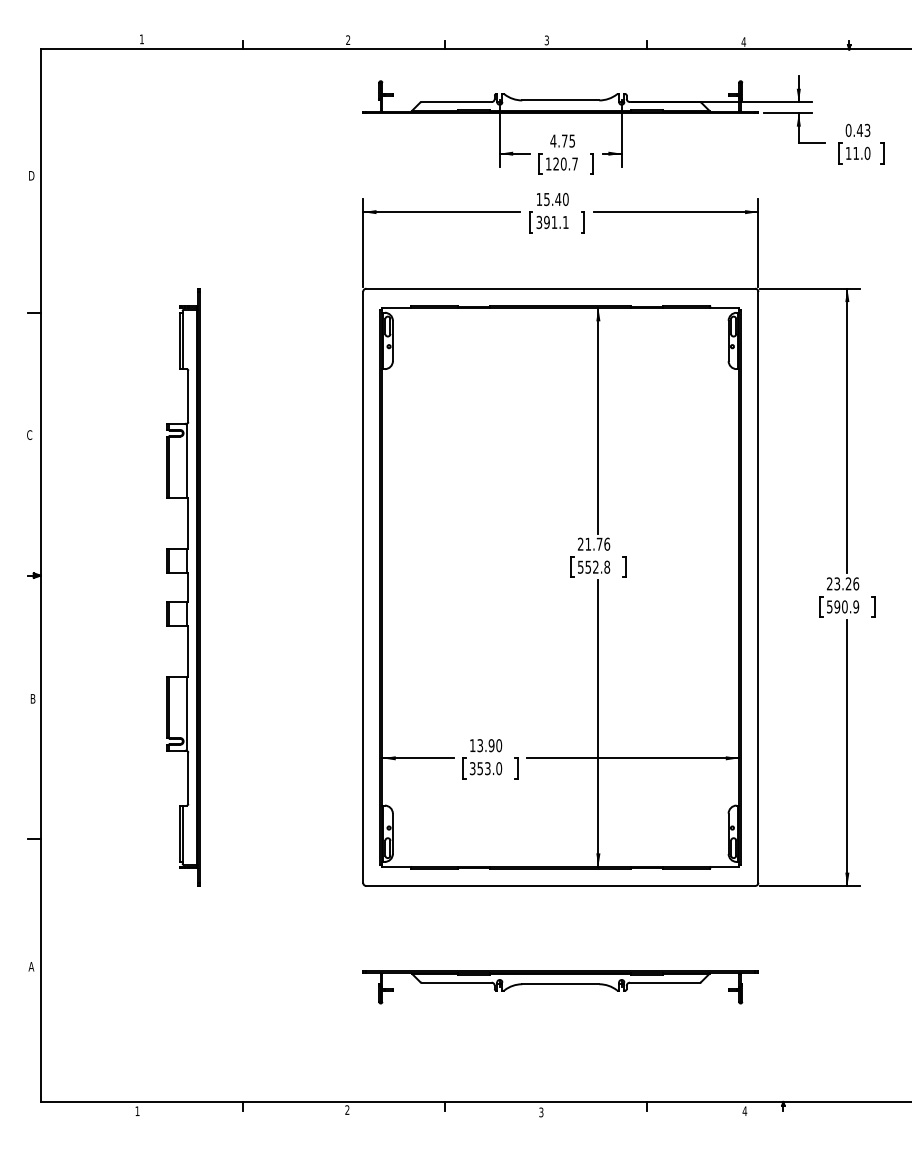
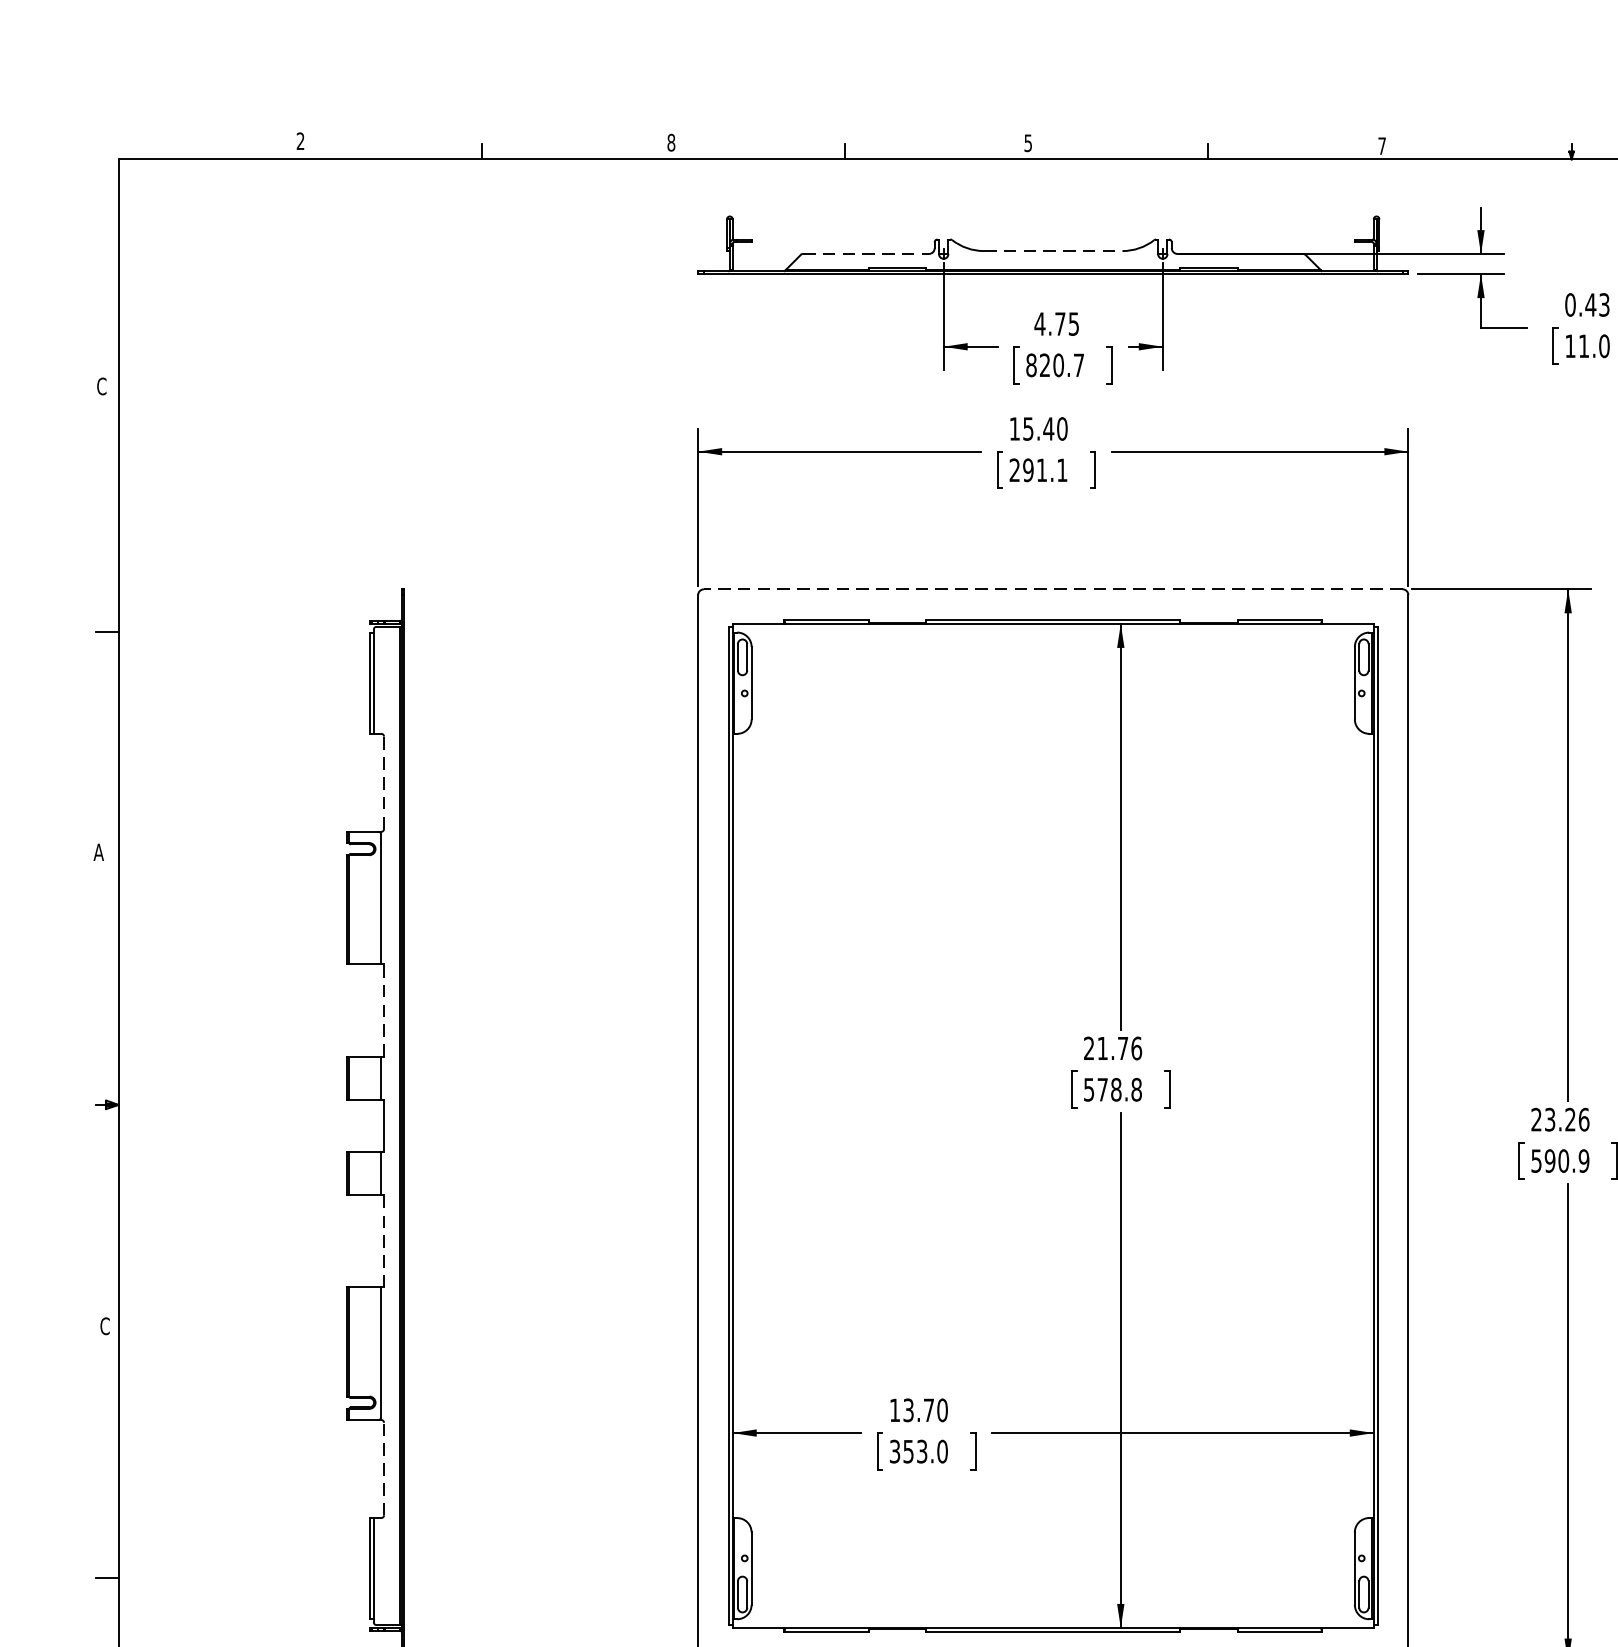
text: (141, 38) -> (299, 139), 1 -> 2
text: (546, 39) -> (1027, 141), 3 -> 5
text: (348, 40) -> (671, 143), 2 -> 8
text: (743, 41) -> (1381, 145), 4 -> 7
line: (560, 100) -> (1052, 251), solid -> dashed
line: (457, 102) -> (867, 254), solid -> dashed
text: (548, 163) -> (1031, 364), 120.7 -> 820.7
text: (31, 175) -> (102, 385), D -> C
text: (539, 222) -> (1015, 470), 391.1 -> 291.1
line: (560, 288) -> (1052, 588), solid -> dashed
line: (188, 396) -> (384, 782), solid -> dashed
text: (29, 434) -> (98, 851), C -> A
line: (188, 523) -> (384, 1011), solid -> dashed
text: (591, 566) -> (1108, 1088), 552.8 -> 578.8
line: (188, 651) -> (384, 1241), solid -> dashed
text: (32, 698) -> (104, 1325), B -> C
text: (491, 745) -> (928, 1410), 13.90 -> 13.70
line: (188, 778) -> (384, 1469), solid -> dashed

